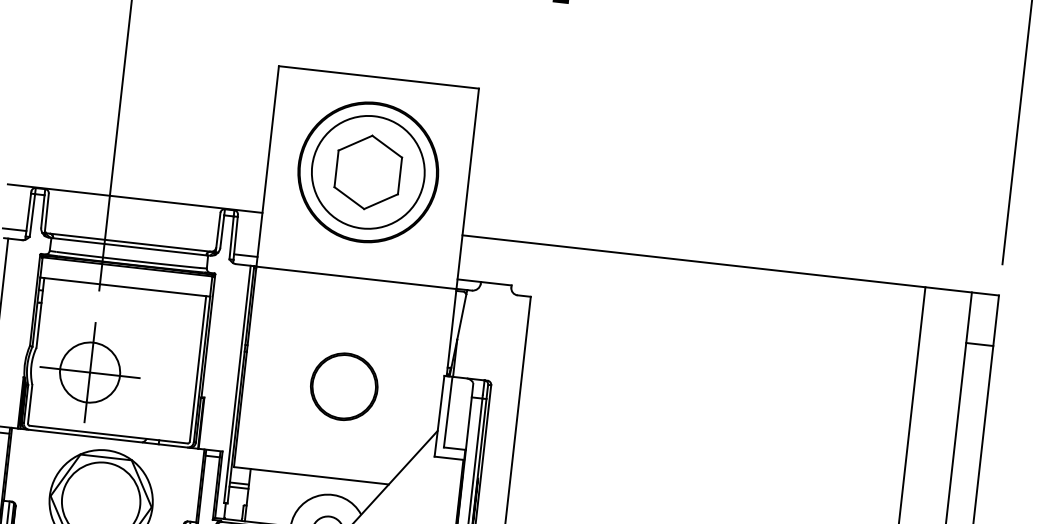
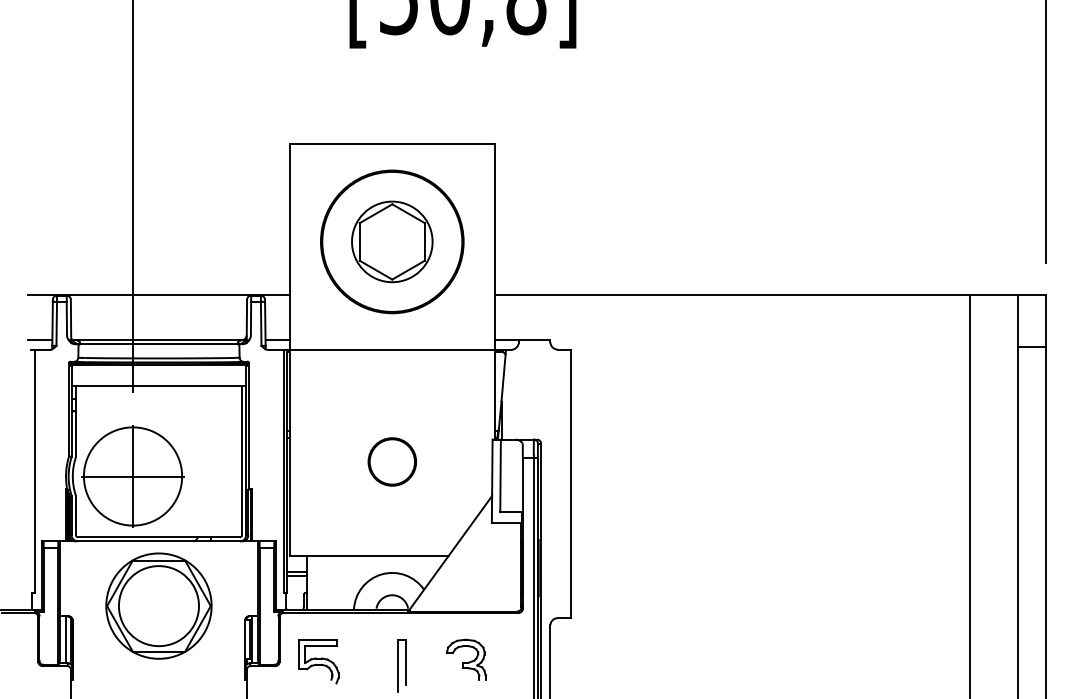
circle: (367, 171) -> (391, 241), size x0.7
circle: (89, 372) -> (132, 476), size x1.6
part: (344, 386) -> (392, 461), size x0.7

